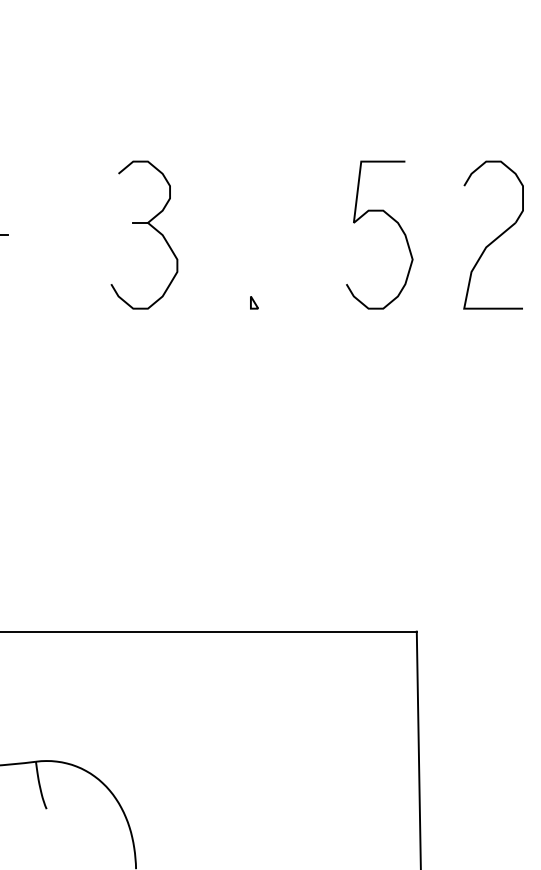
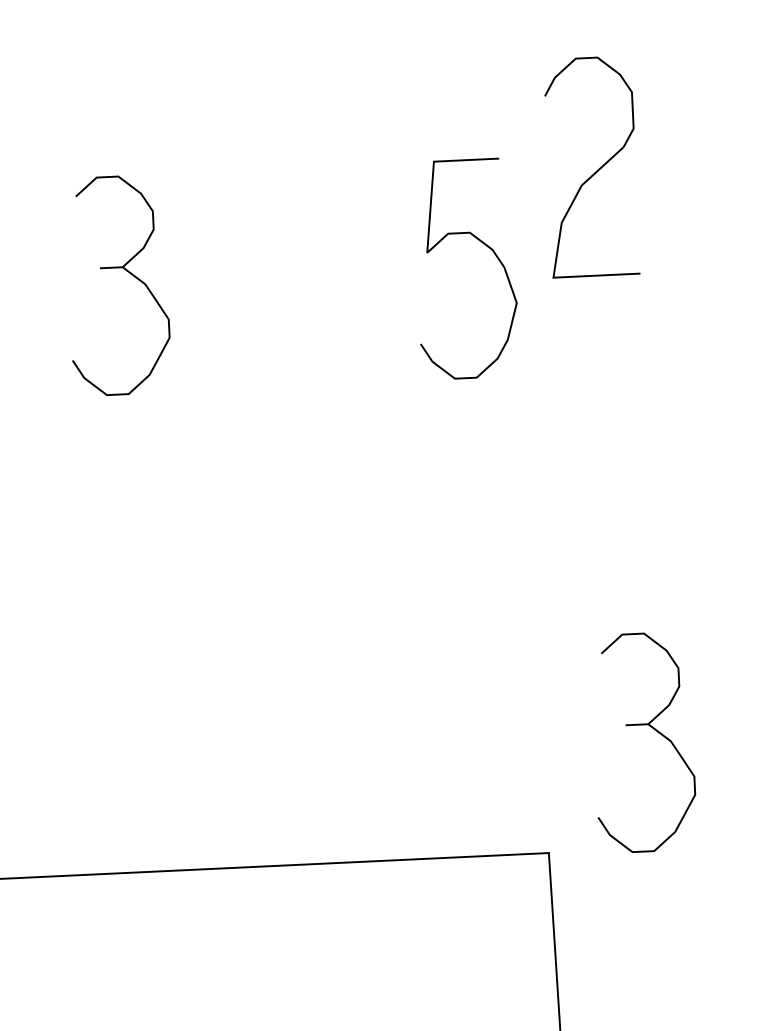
part: (493, 234) -> (591, 165), moved
part: (254, 302) -> (285, 377), removed
part: (491, 552) -> (653, 730), added

